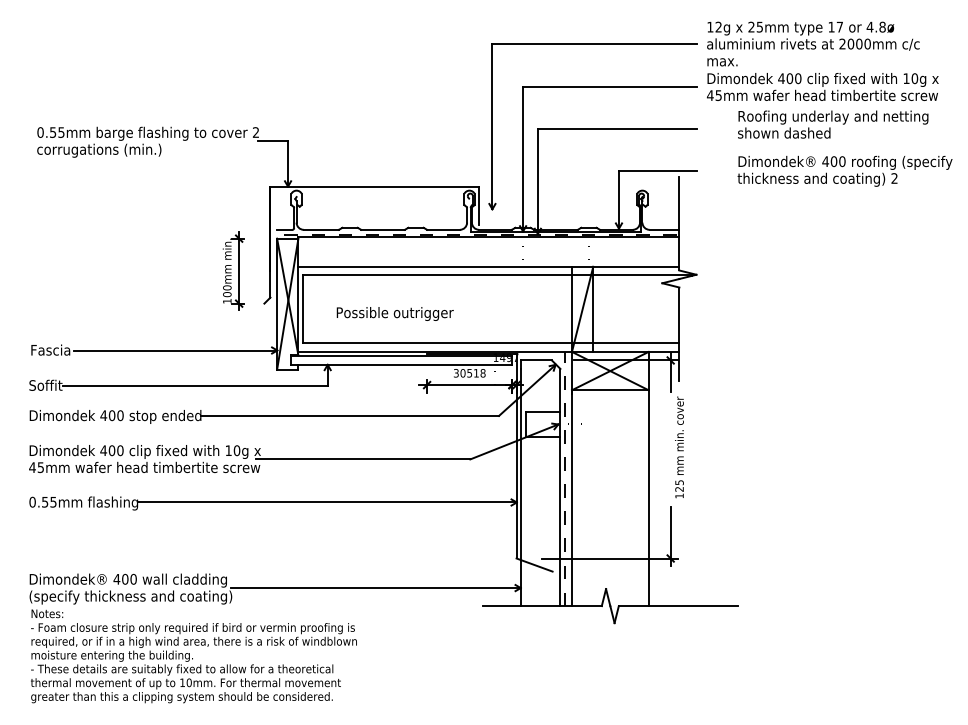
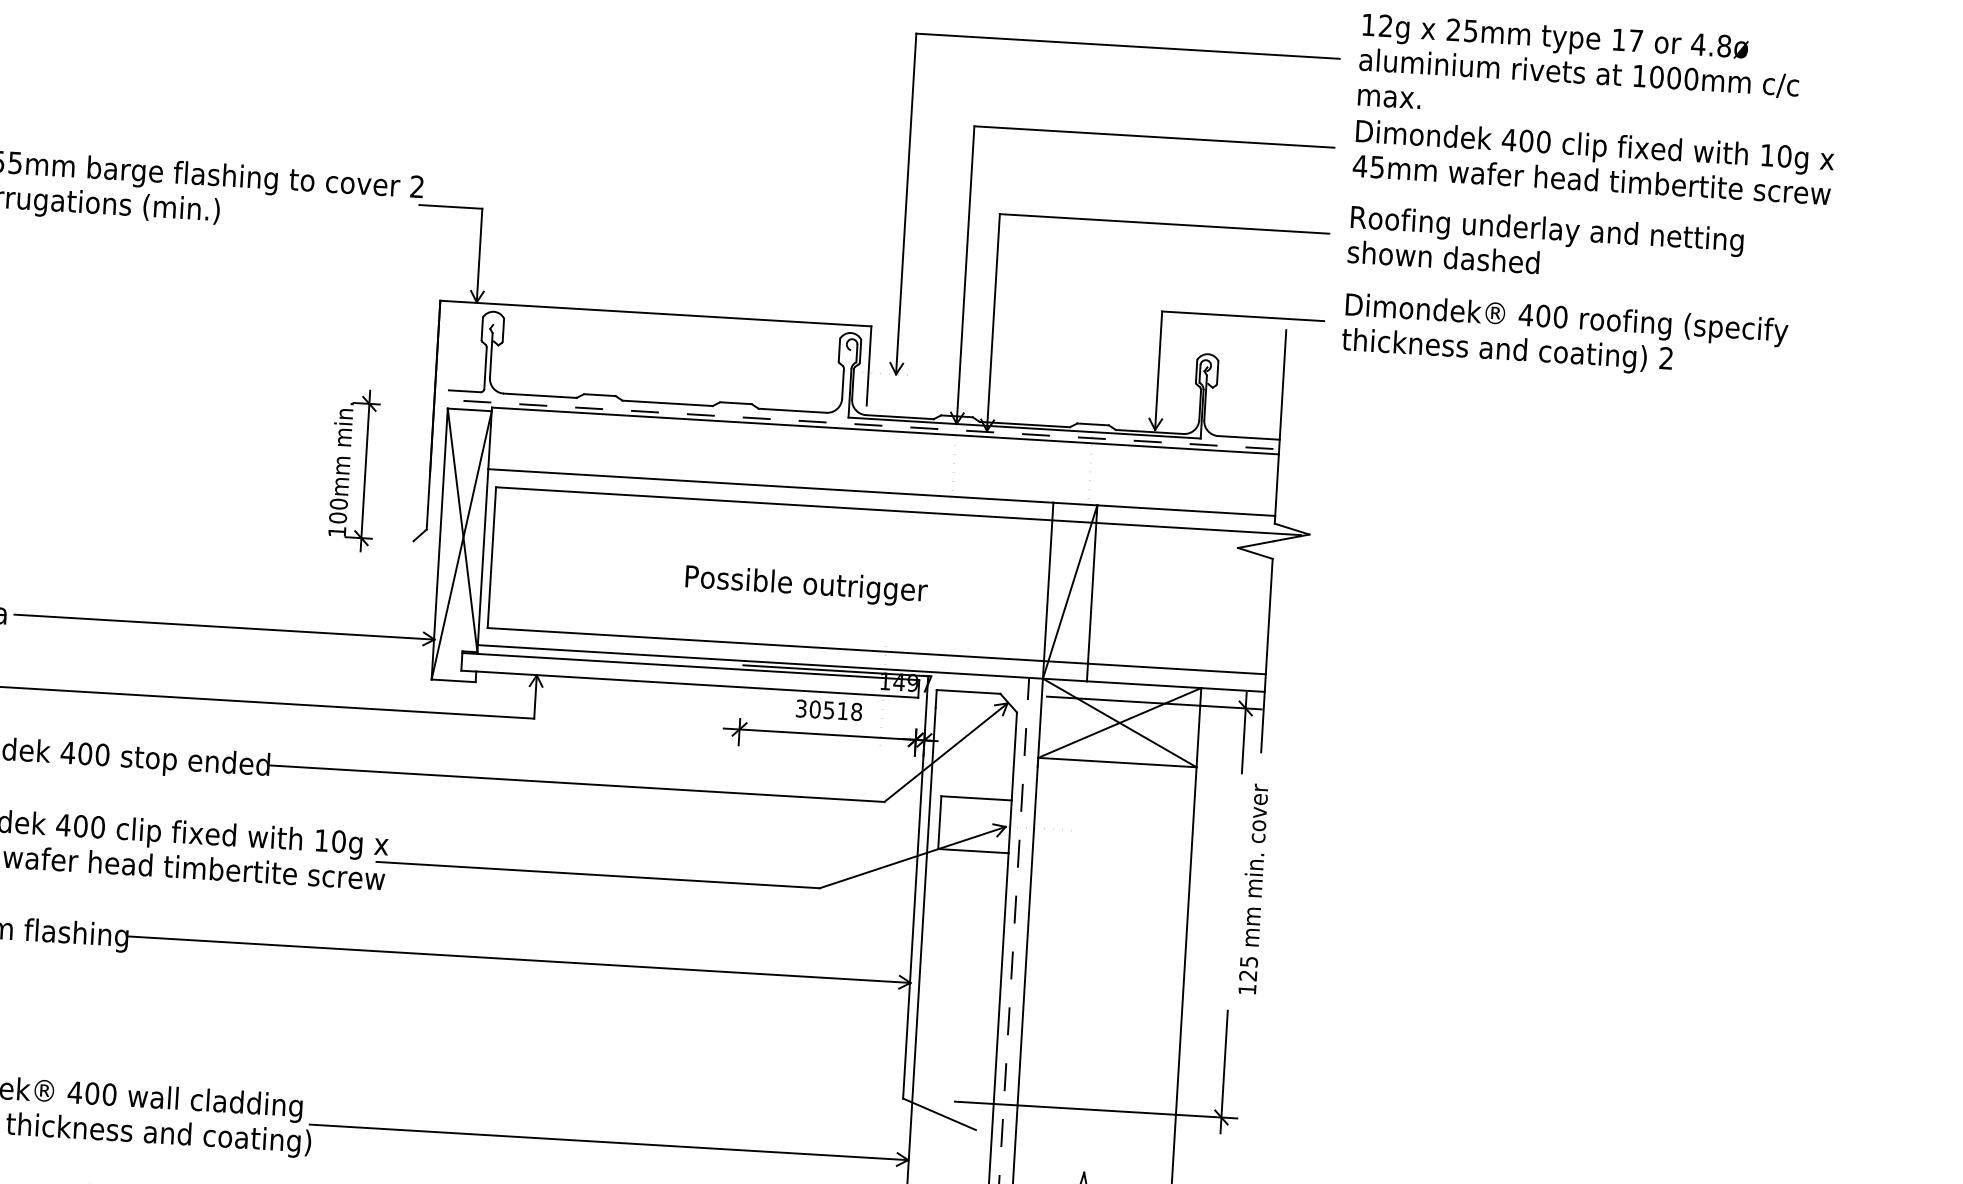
text: (842, 43) -> (1639, 74), 2000mm -> 1000mm
text: (833, 124) -> (1546, 245), moved
text: (844, 170) -> (1563, 335), moved
text: (394, 313) -> (804, 584), moved

